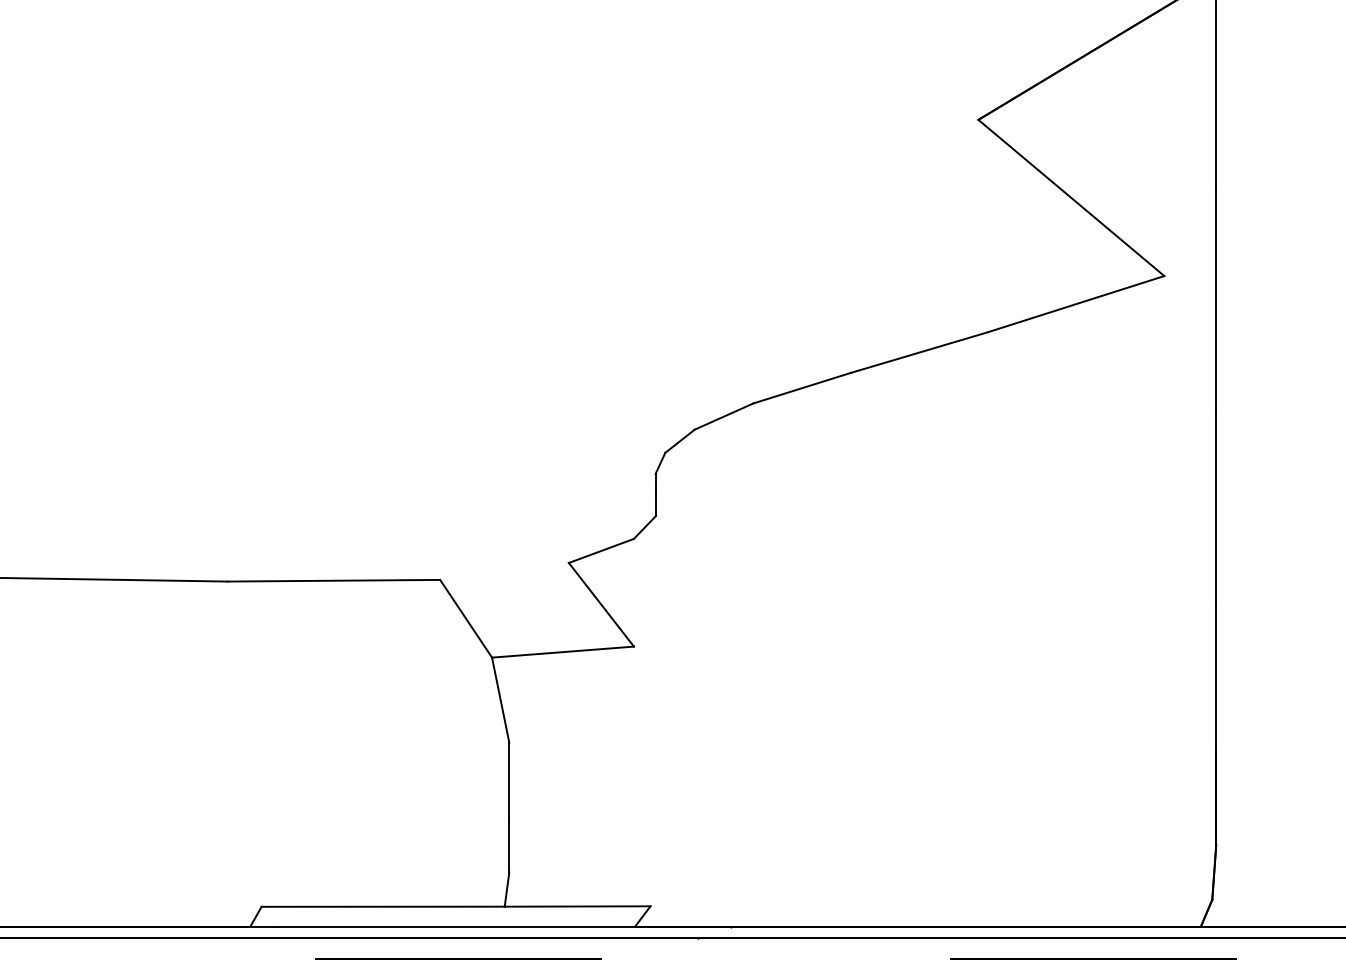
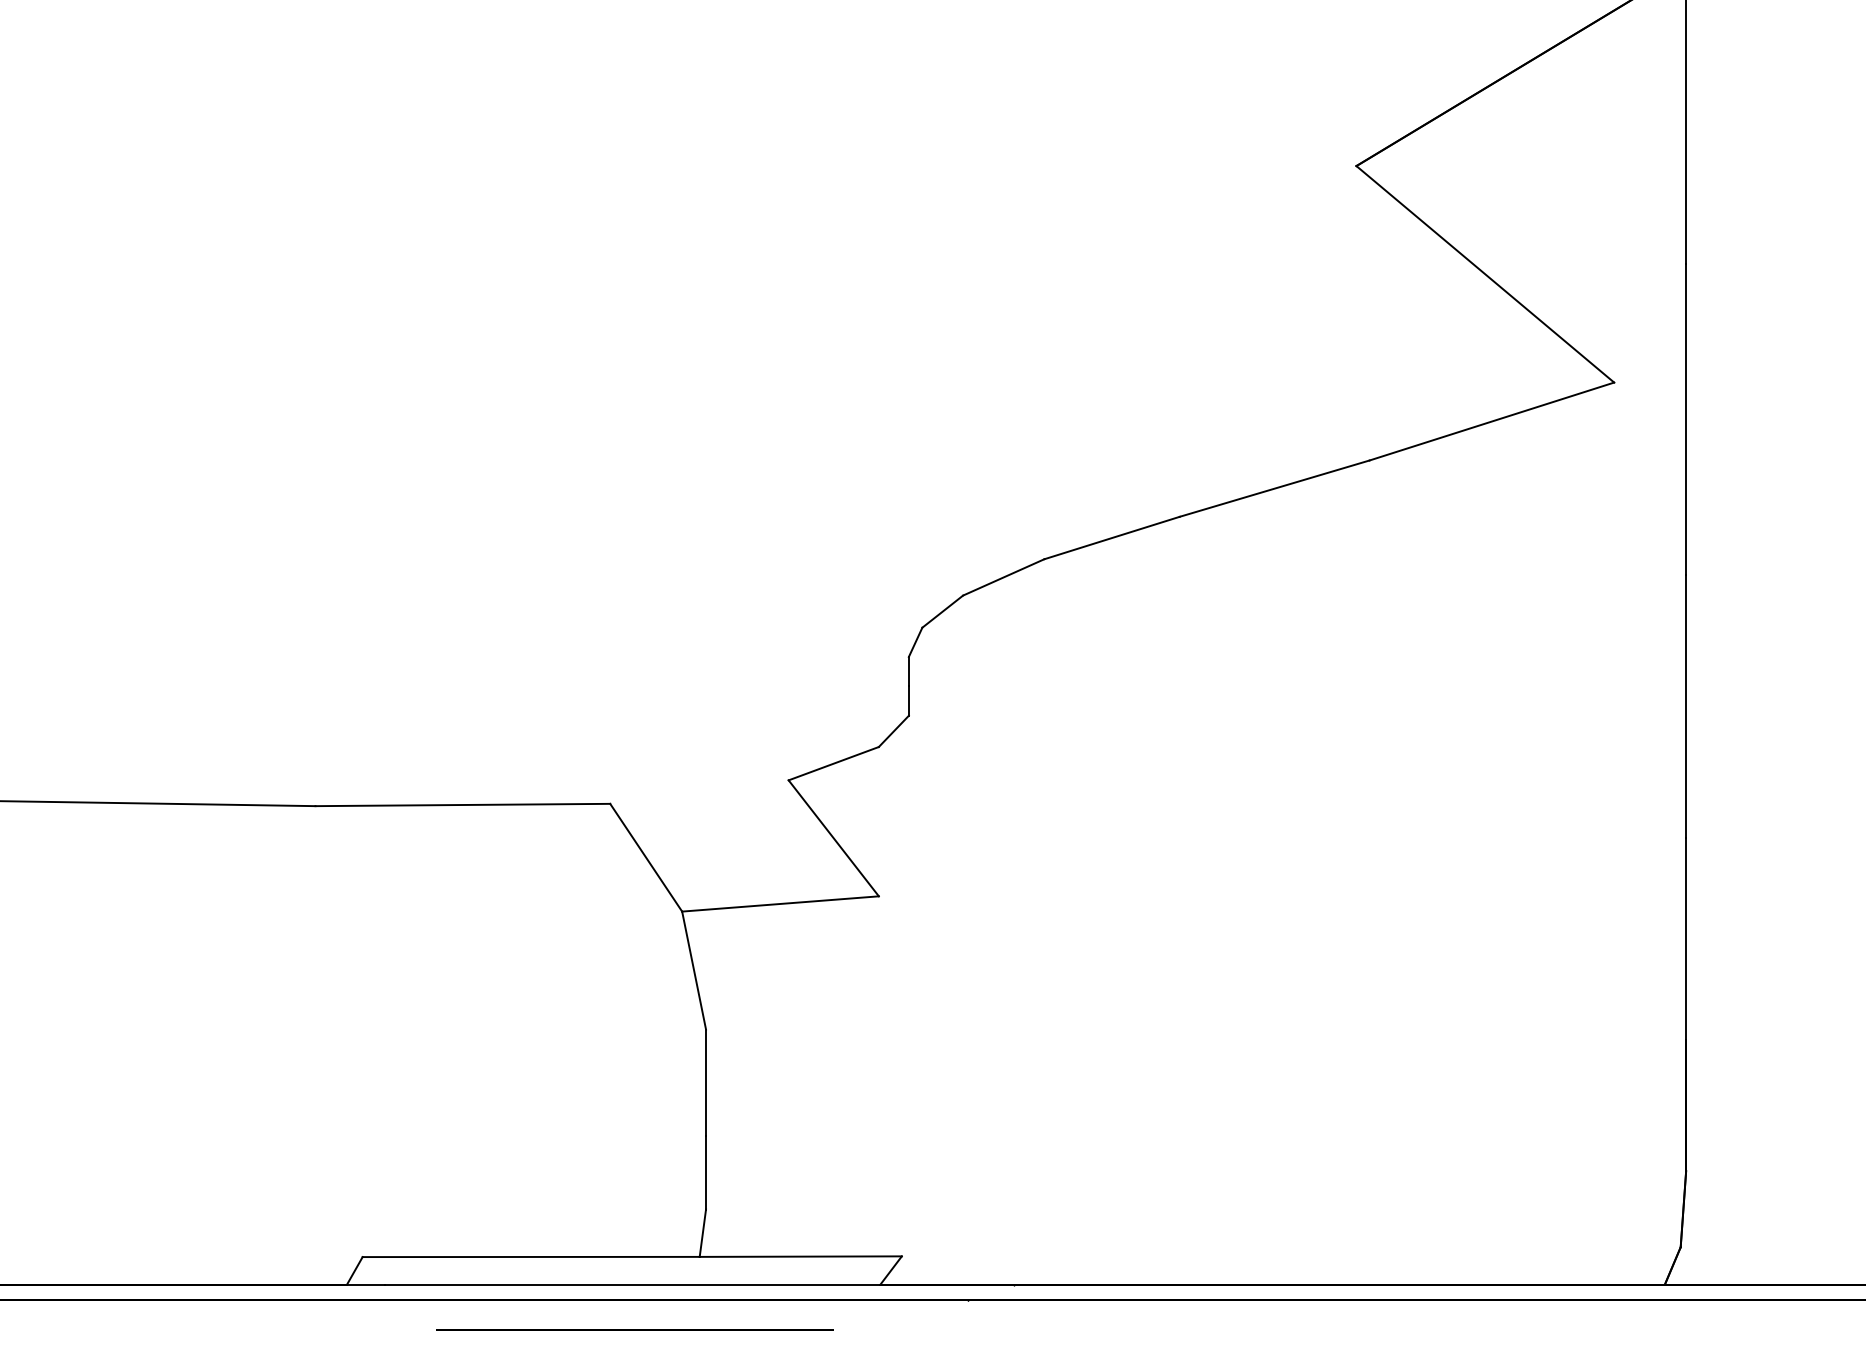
line: (1093, 958) -> (1515, 1328), removed

